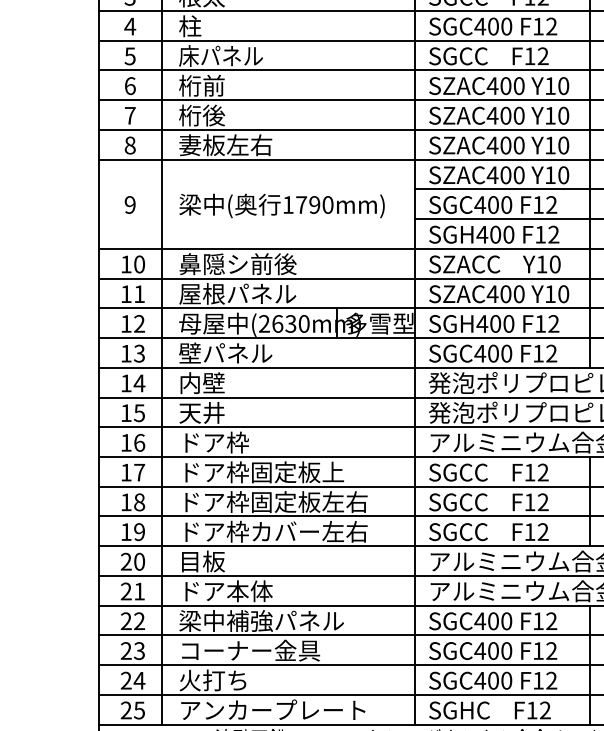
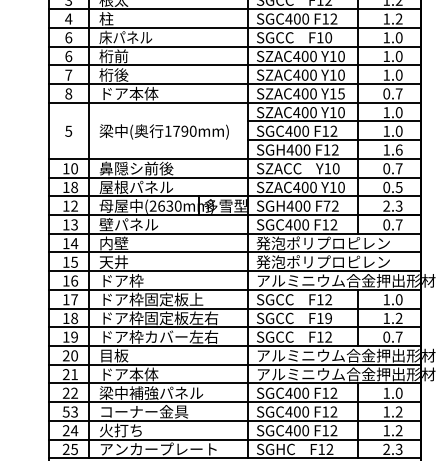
text: (129, 55) -> (68, 37), 5 -> 6
text: (543, 55) -> (328, 37), F12 -> F10
text: (225, 144) -> (128, 93), 妻板左右 -> ドア本体
text: (563, 144) -> (341, 93), Y10 -> Y15
text: (129, 203) -> (68, 130), 9 -> 5
text: (139, 294) -> (74, 187), 11 -> 18
text: (539, 322) -> (326, 205), F12 -> F72
text: (543, 502) -> (328, 318), F12 -> F19
text: (125, 650) -> (65, 411), 23 -> 53

